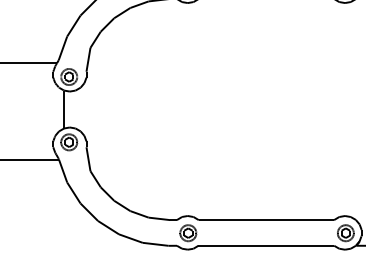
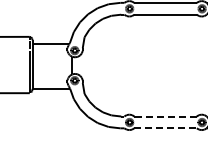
line: (266, 220) -> (165, 116), solid -> dashed
line: (268, 246) -> (166, 128), solid -> dashed

